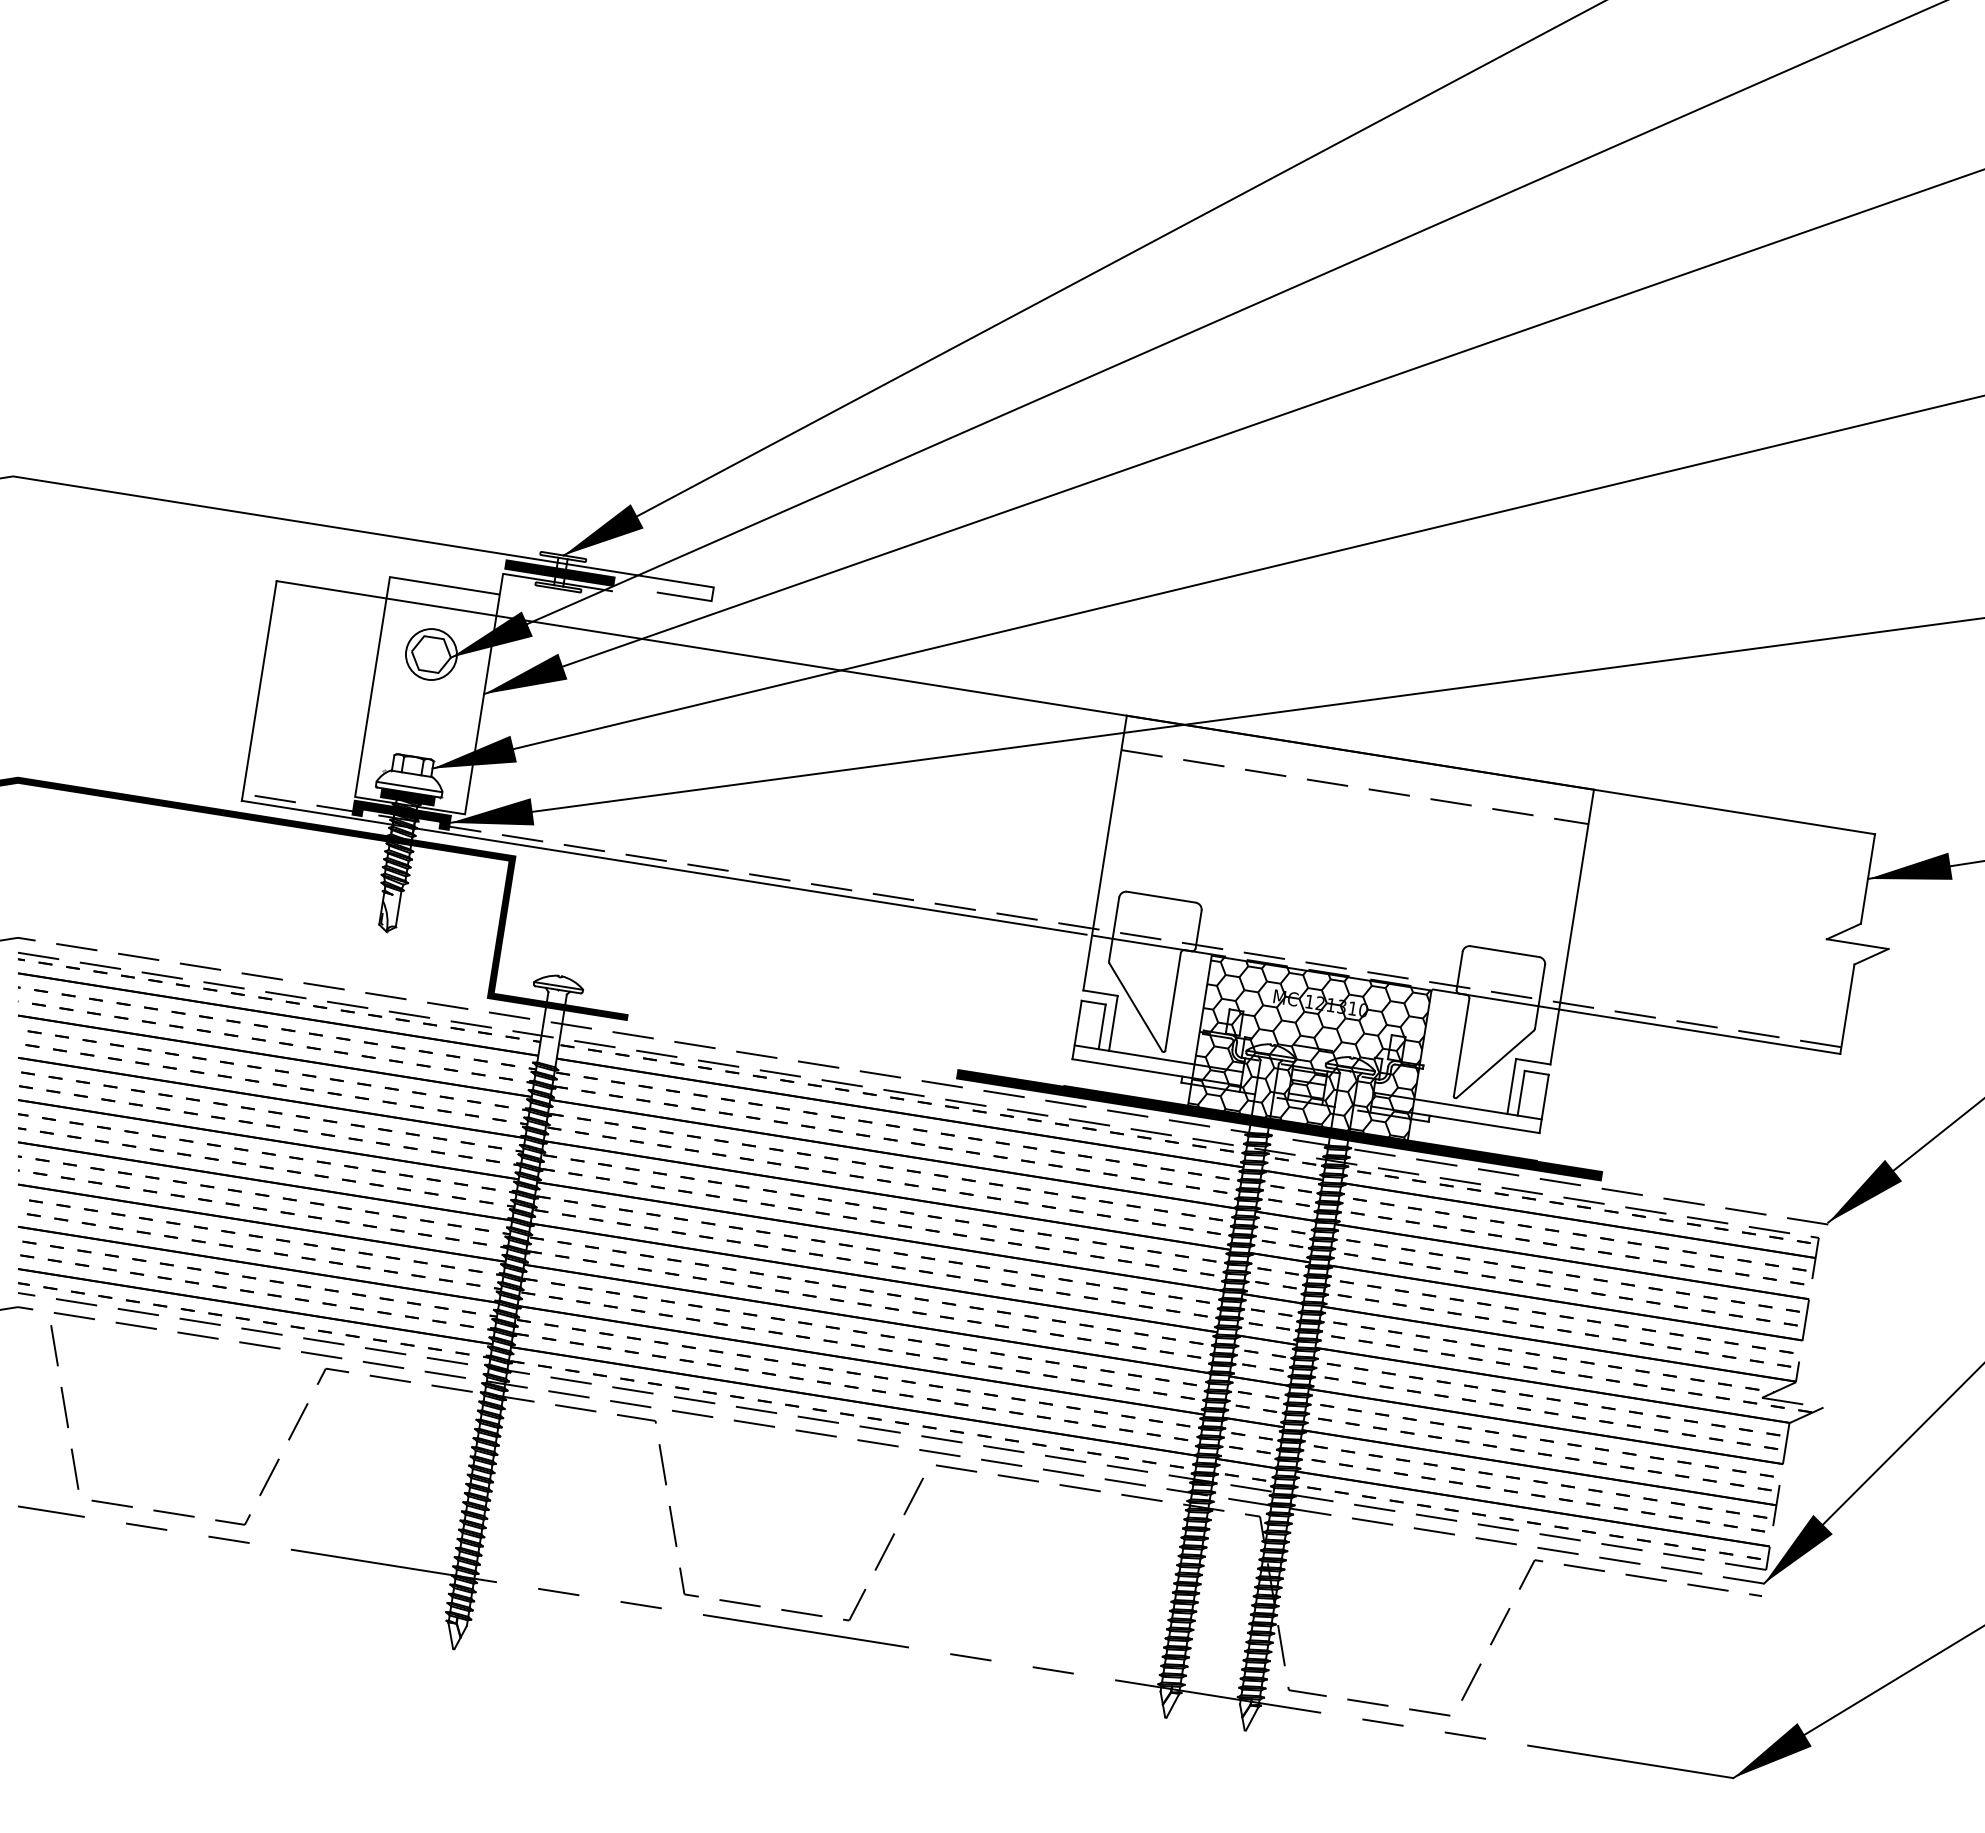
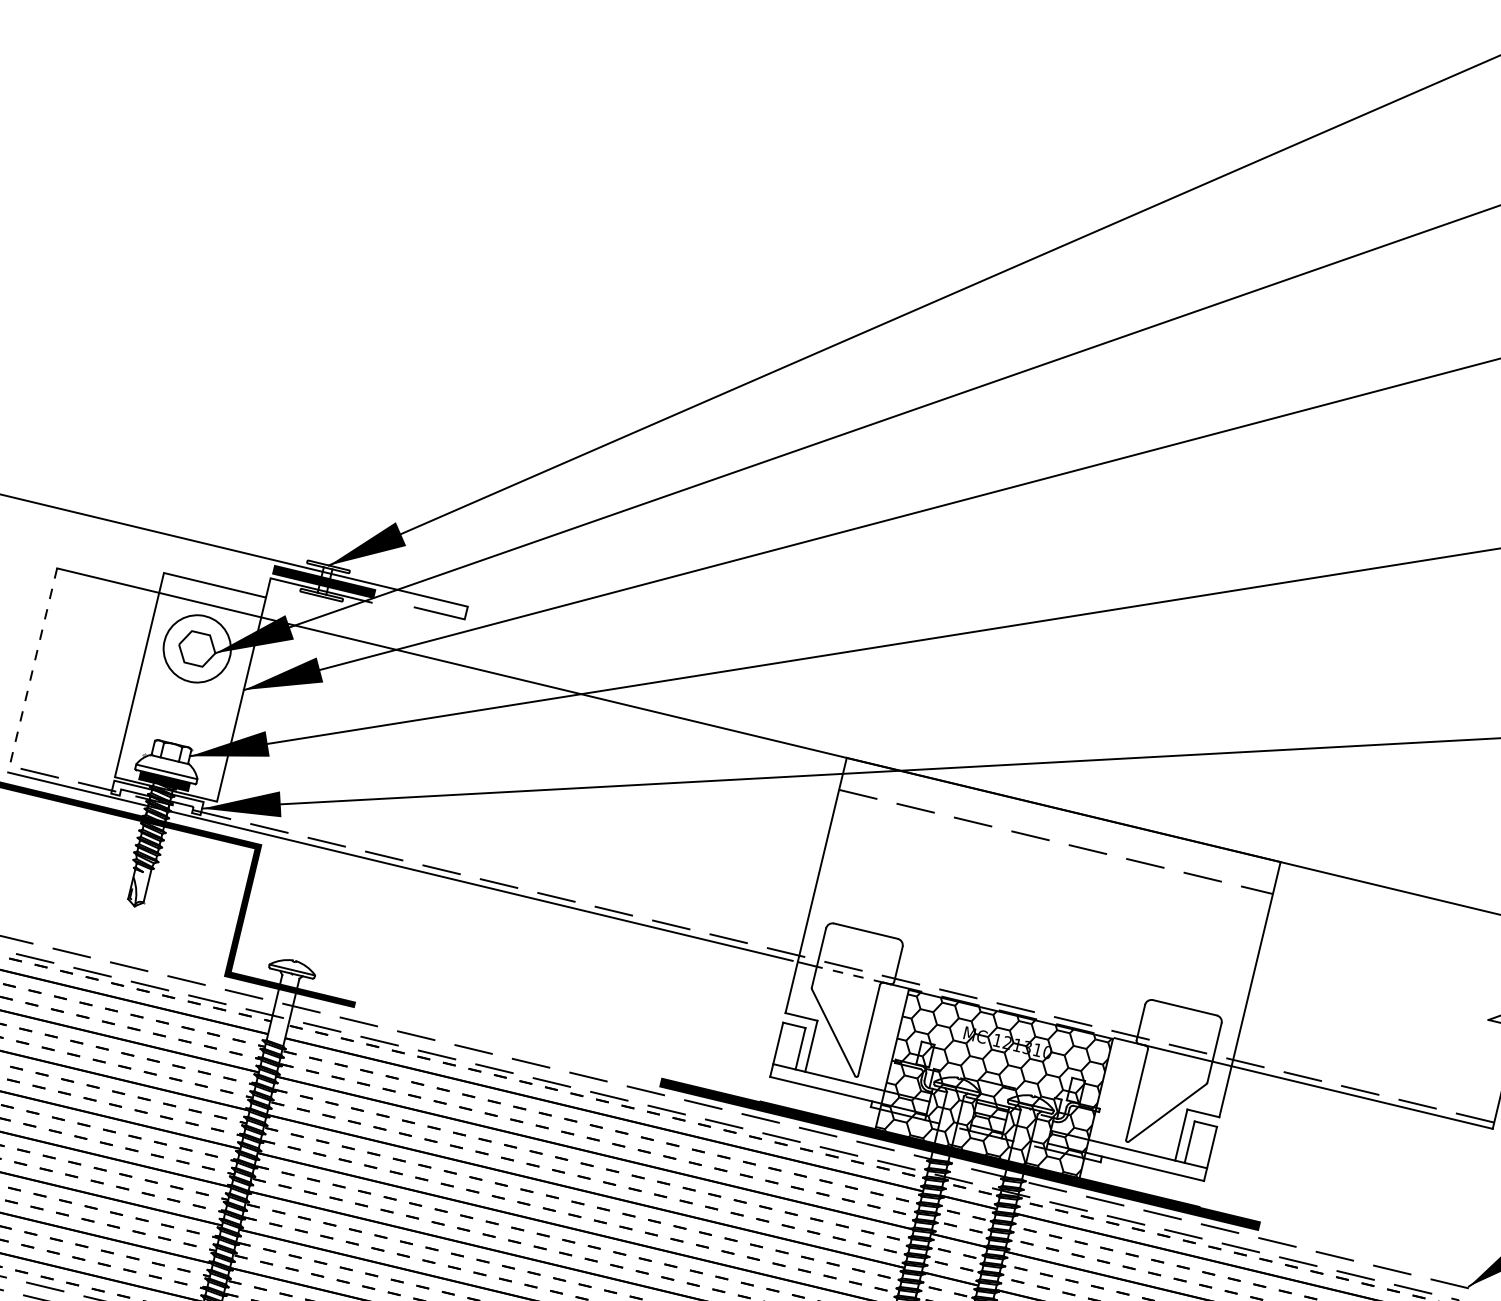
circle: (430, 654) -> (196, 648), size x1.4
line: (259, 691) -> (32, 670), solid -> dashed
fill: (401, 814) -> (157, 797), removed
line: (1148, 944) -> (850, 974), solid -> dashed

